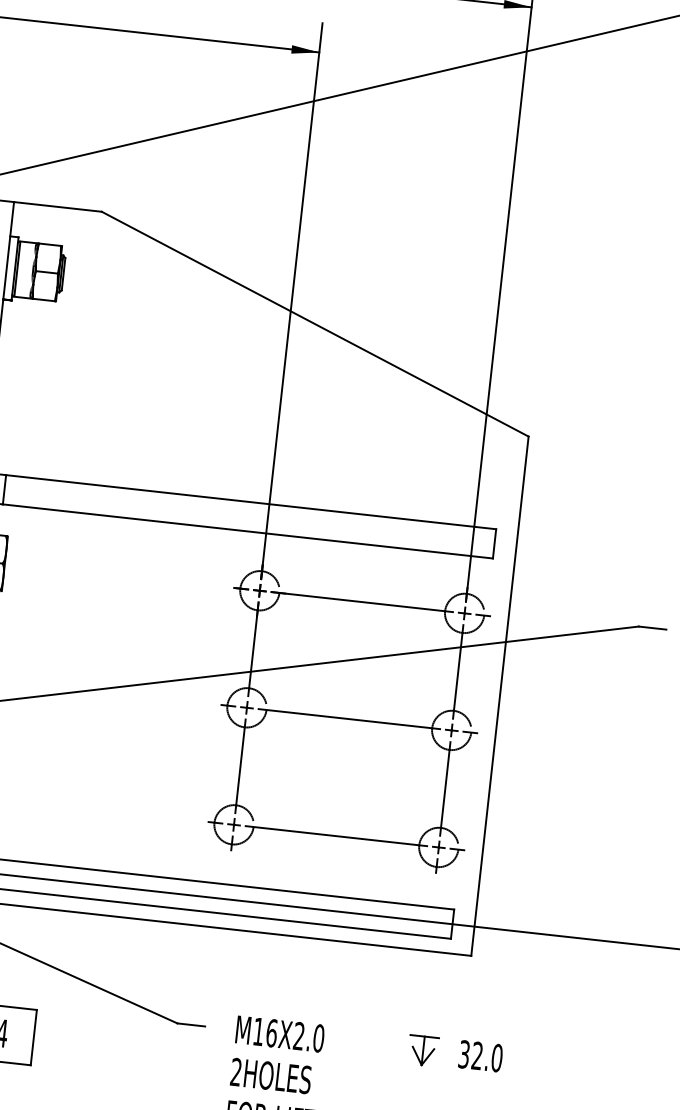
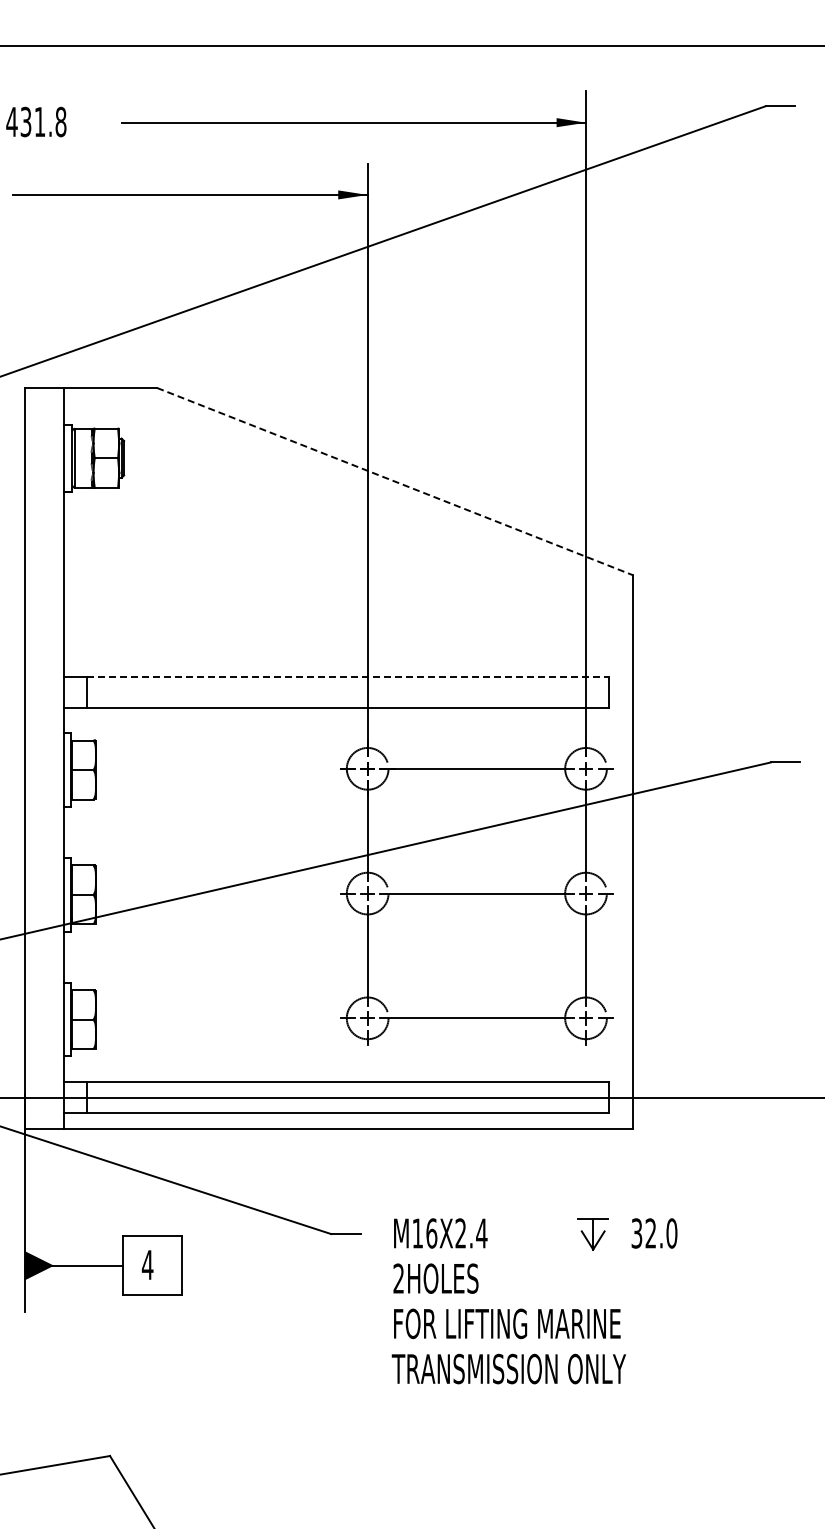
line: (314, 324) -> (394, 481), solid -> dashed
line: (251, 502) -> (348, 676), solid -> dashed
text: (318, 1038) -> (481, 1233), M16X2.0 -> M16X2.4

